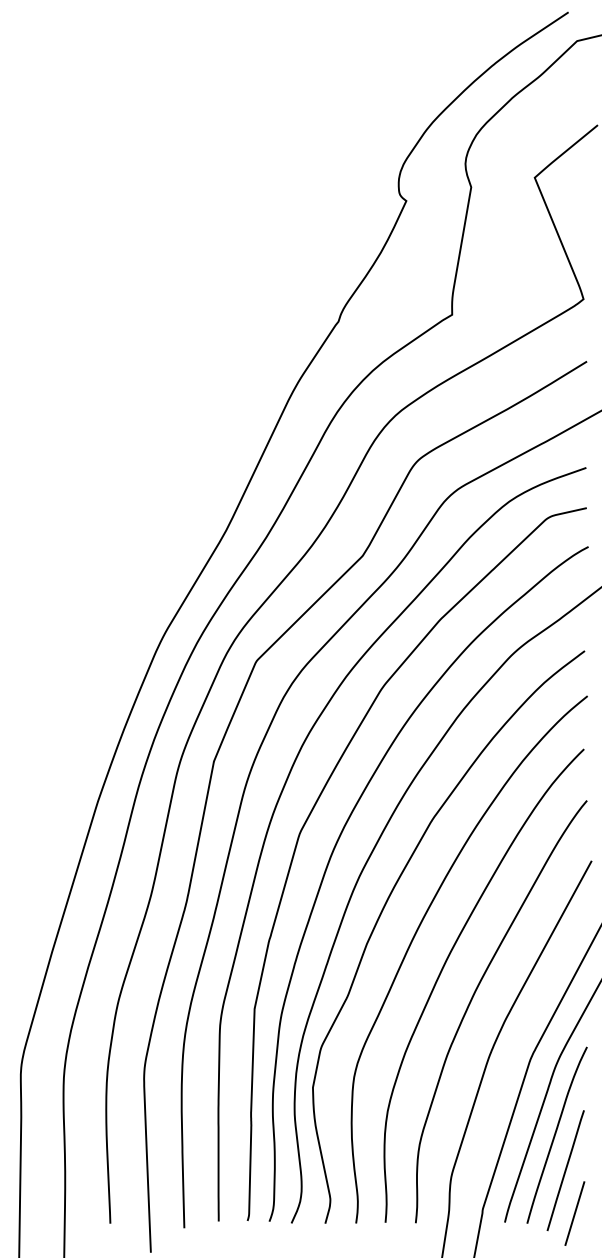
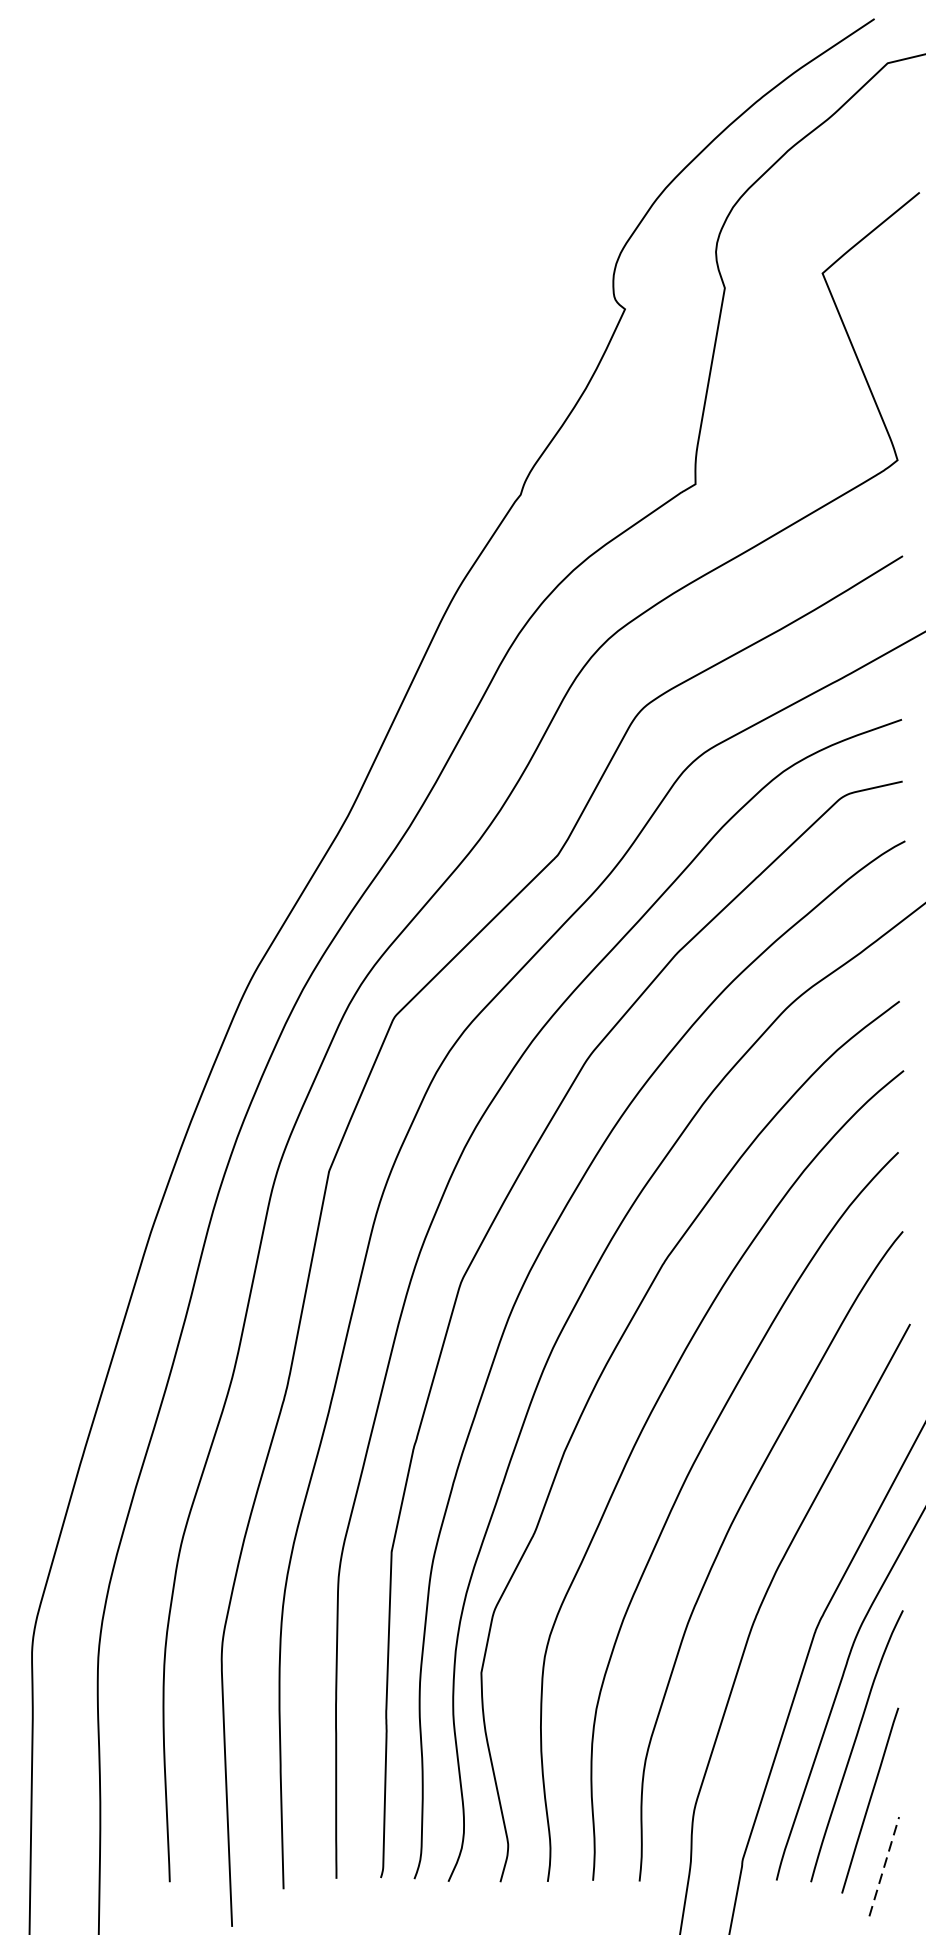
line: (574, 1213) -> (883, 1866), solid -> dashed

